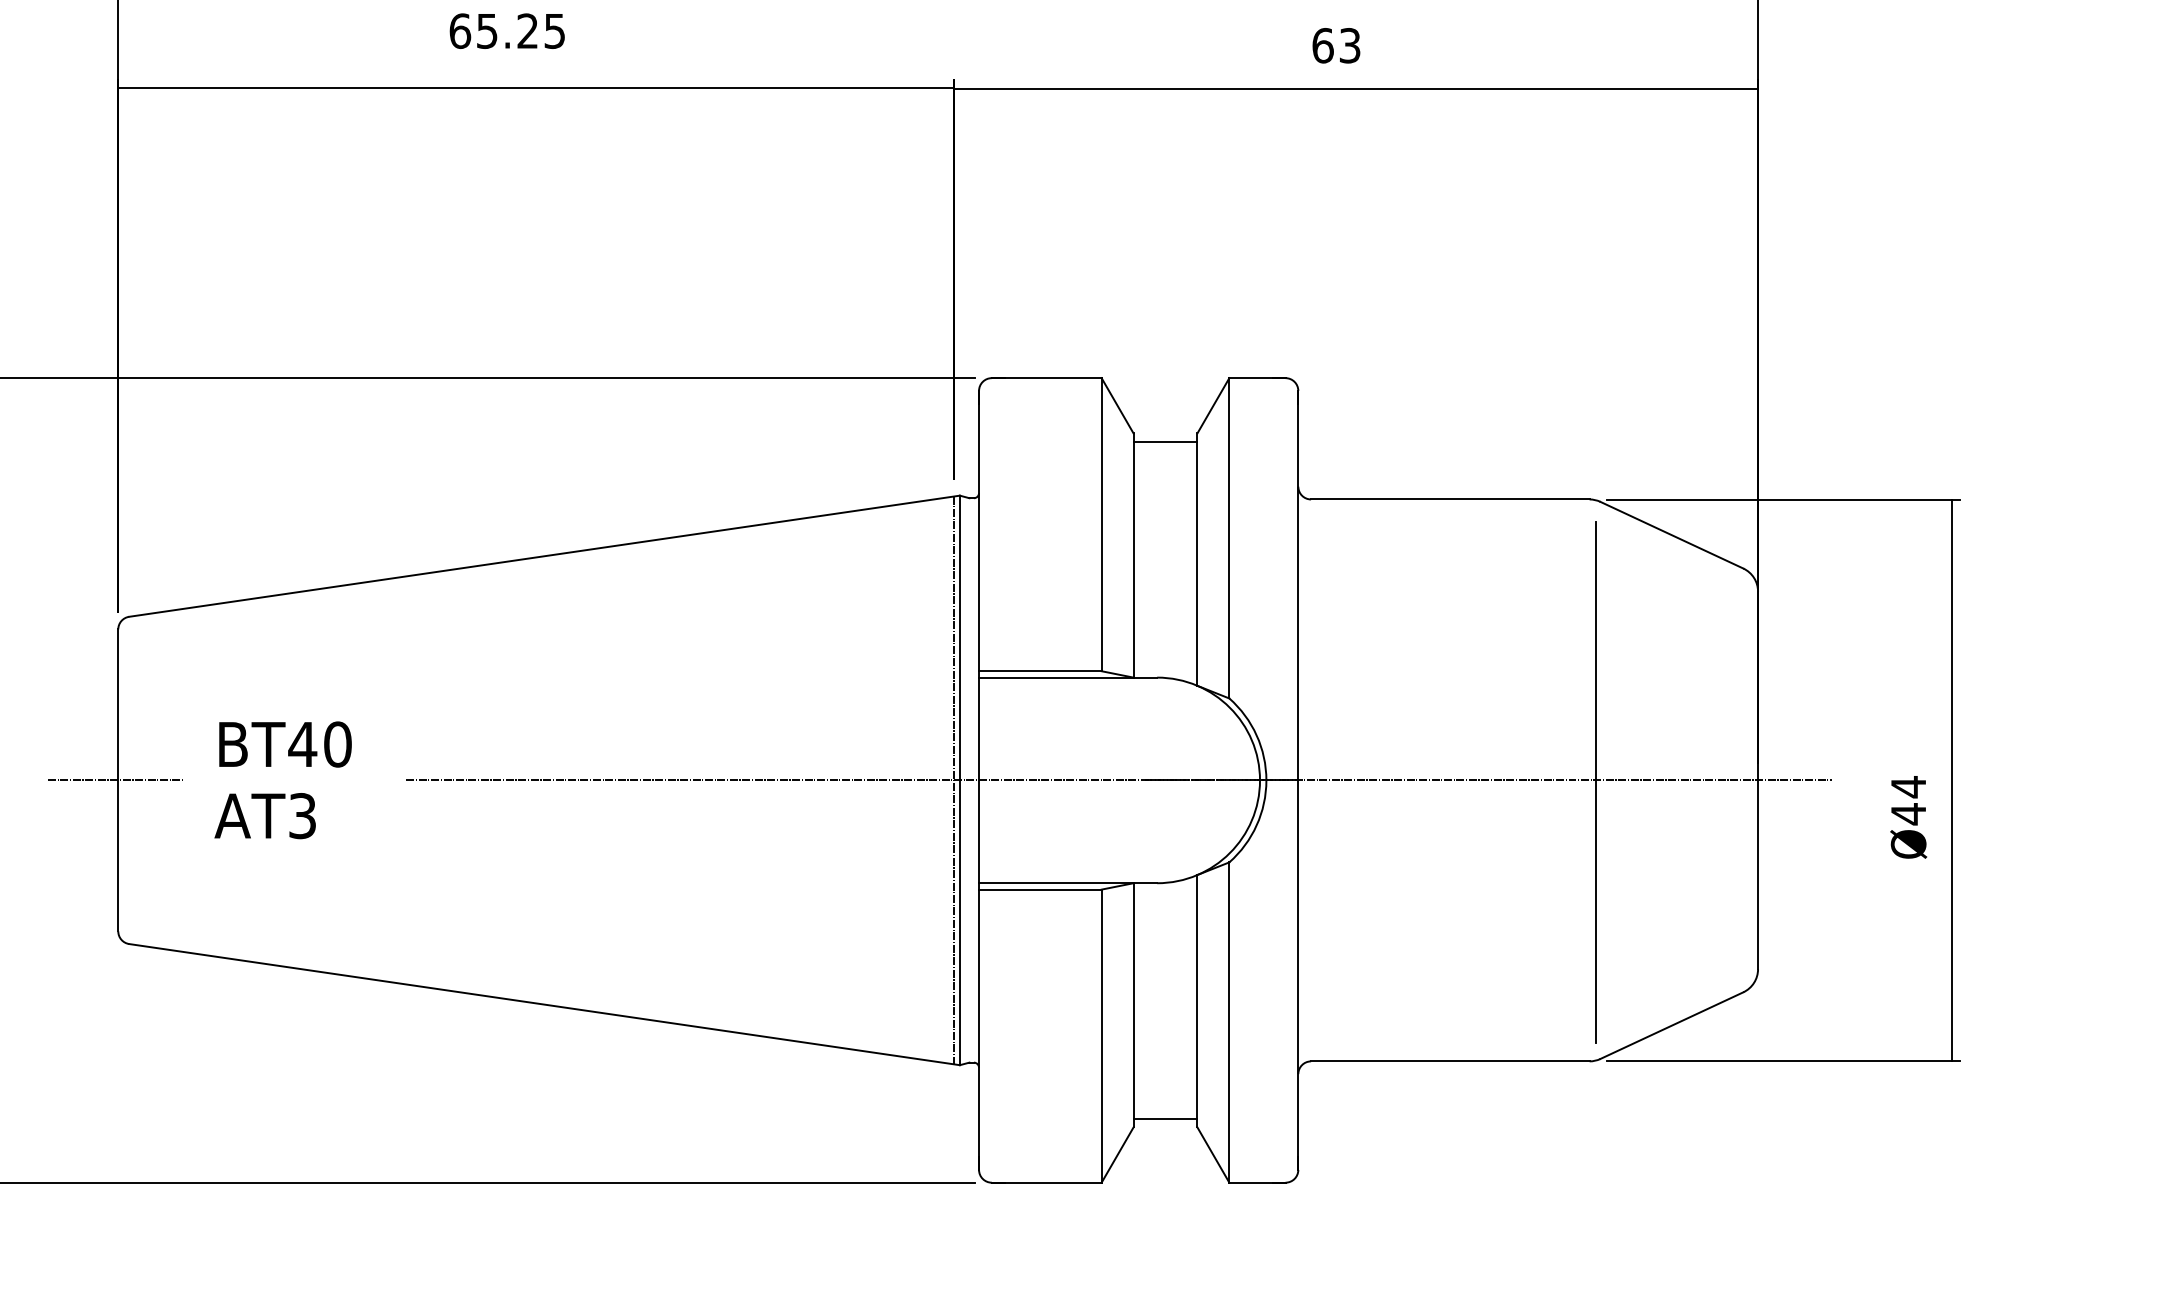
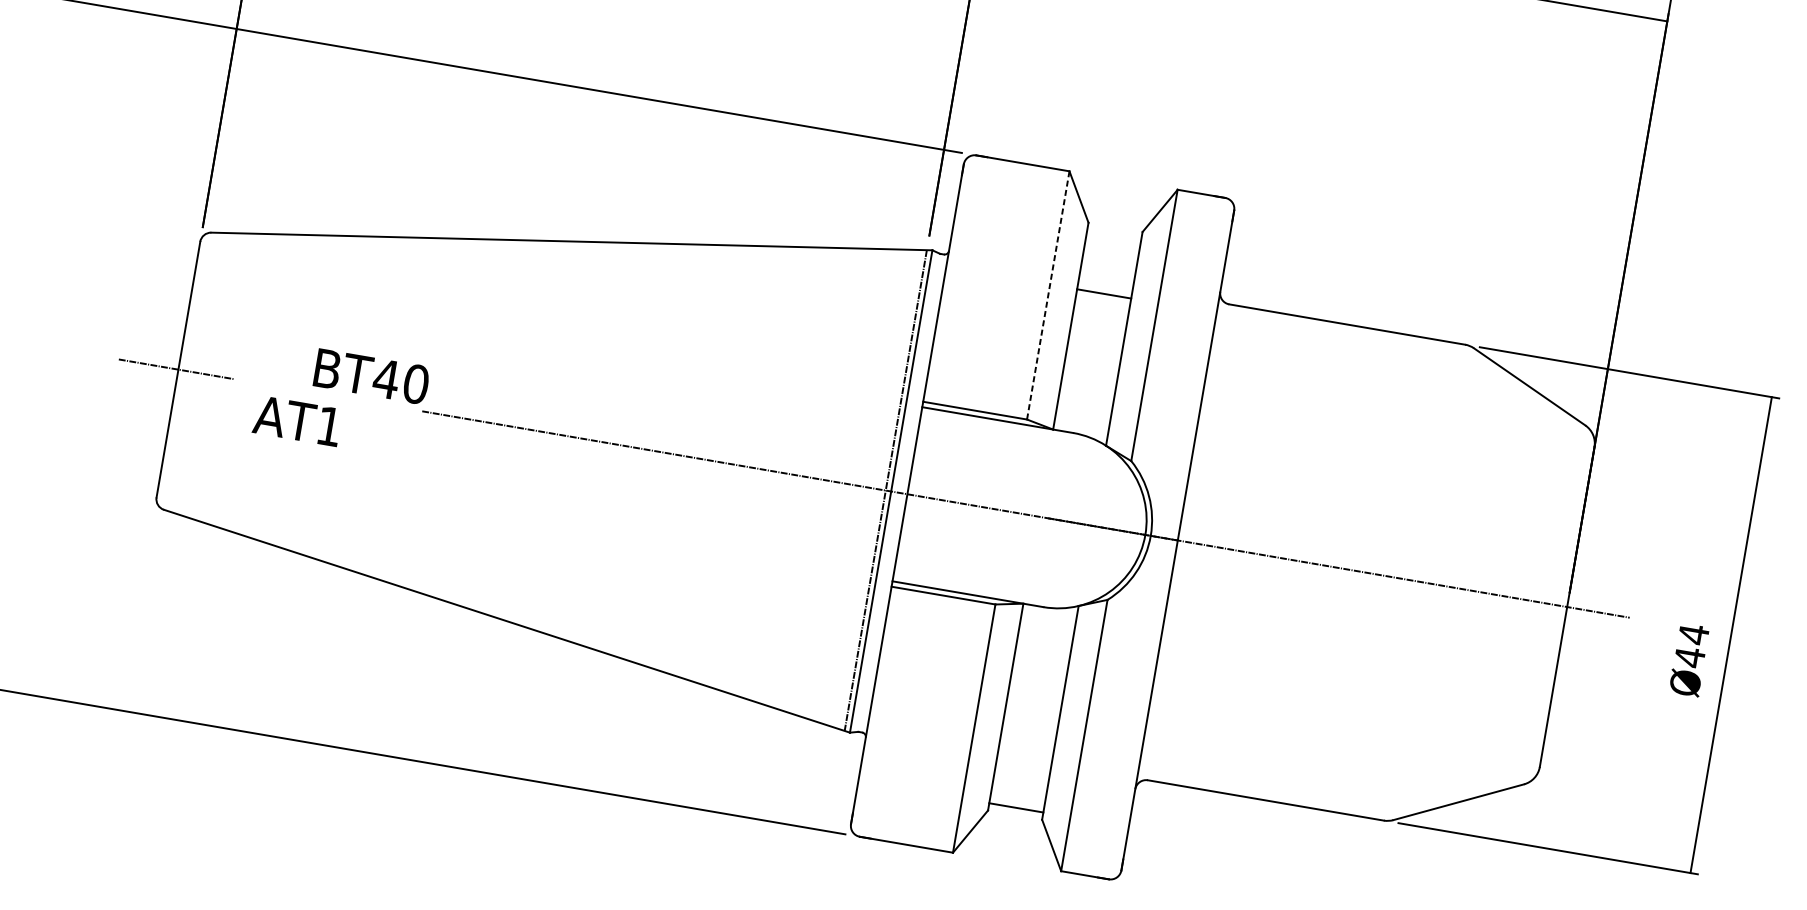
line: (1165, 442) -> (1104, 294), moved
line: (1101, 524) -> (1048, 295), solid -> dashed
text: (285, 744) -> (371, 376), moved
line: (1596, 781) -> (1430, 584), removed
text: (302, 816) -> (329, 426), AT3 -> AT1

